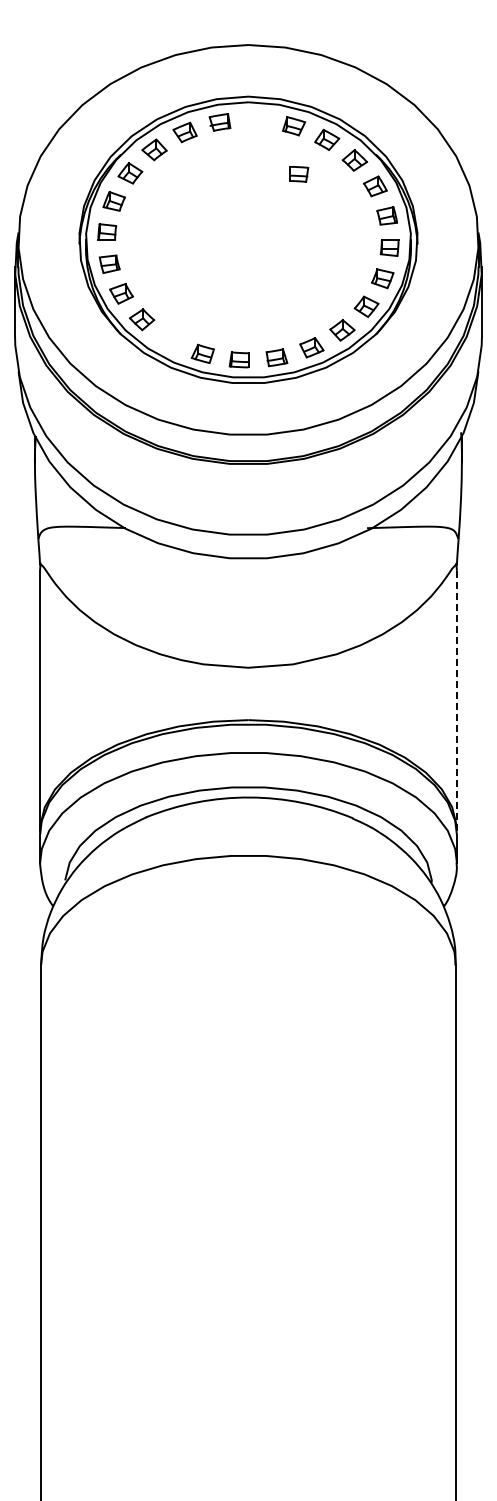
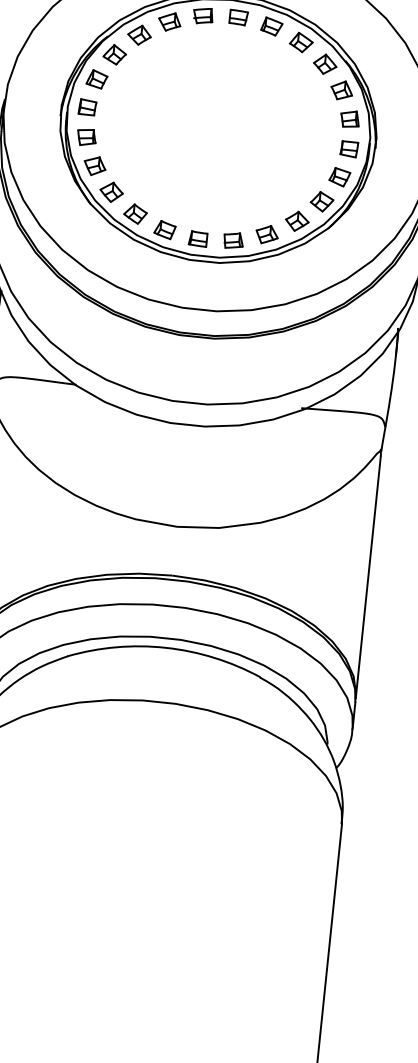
part: (299, 174) -> (239, 17), moved
part: (169, 340) -> (135, 214), added
line: (456, 700) -> (367, 577), dashed -> solid

